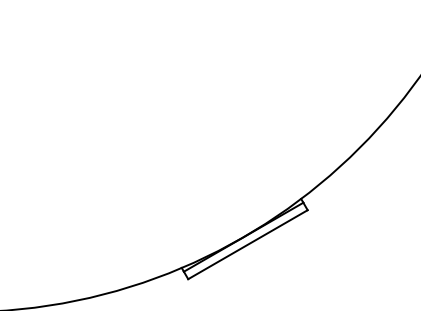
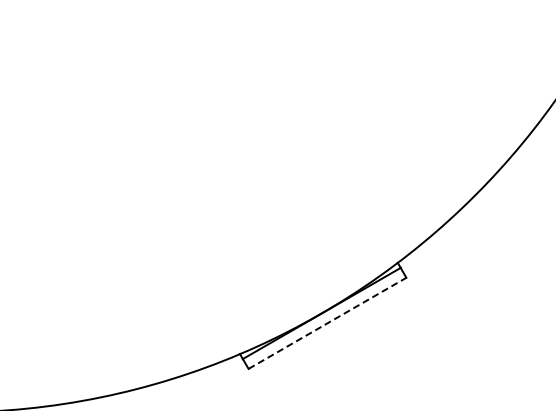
line: (247, 244) -> (327, 323), solid -> dashed

